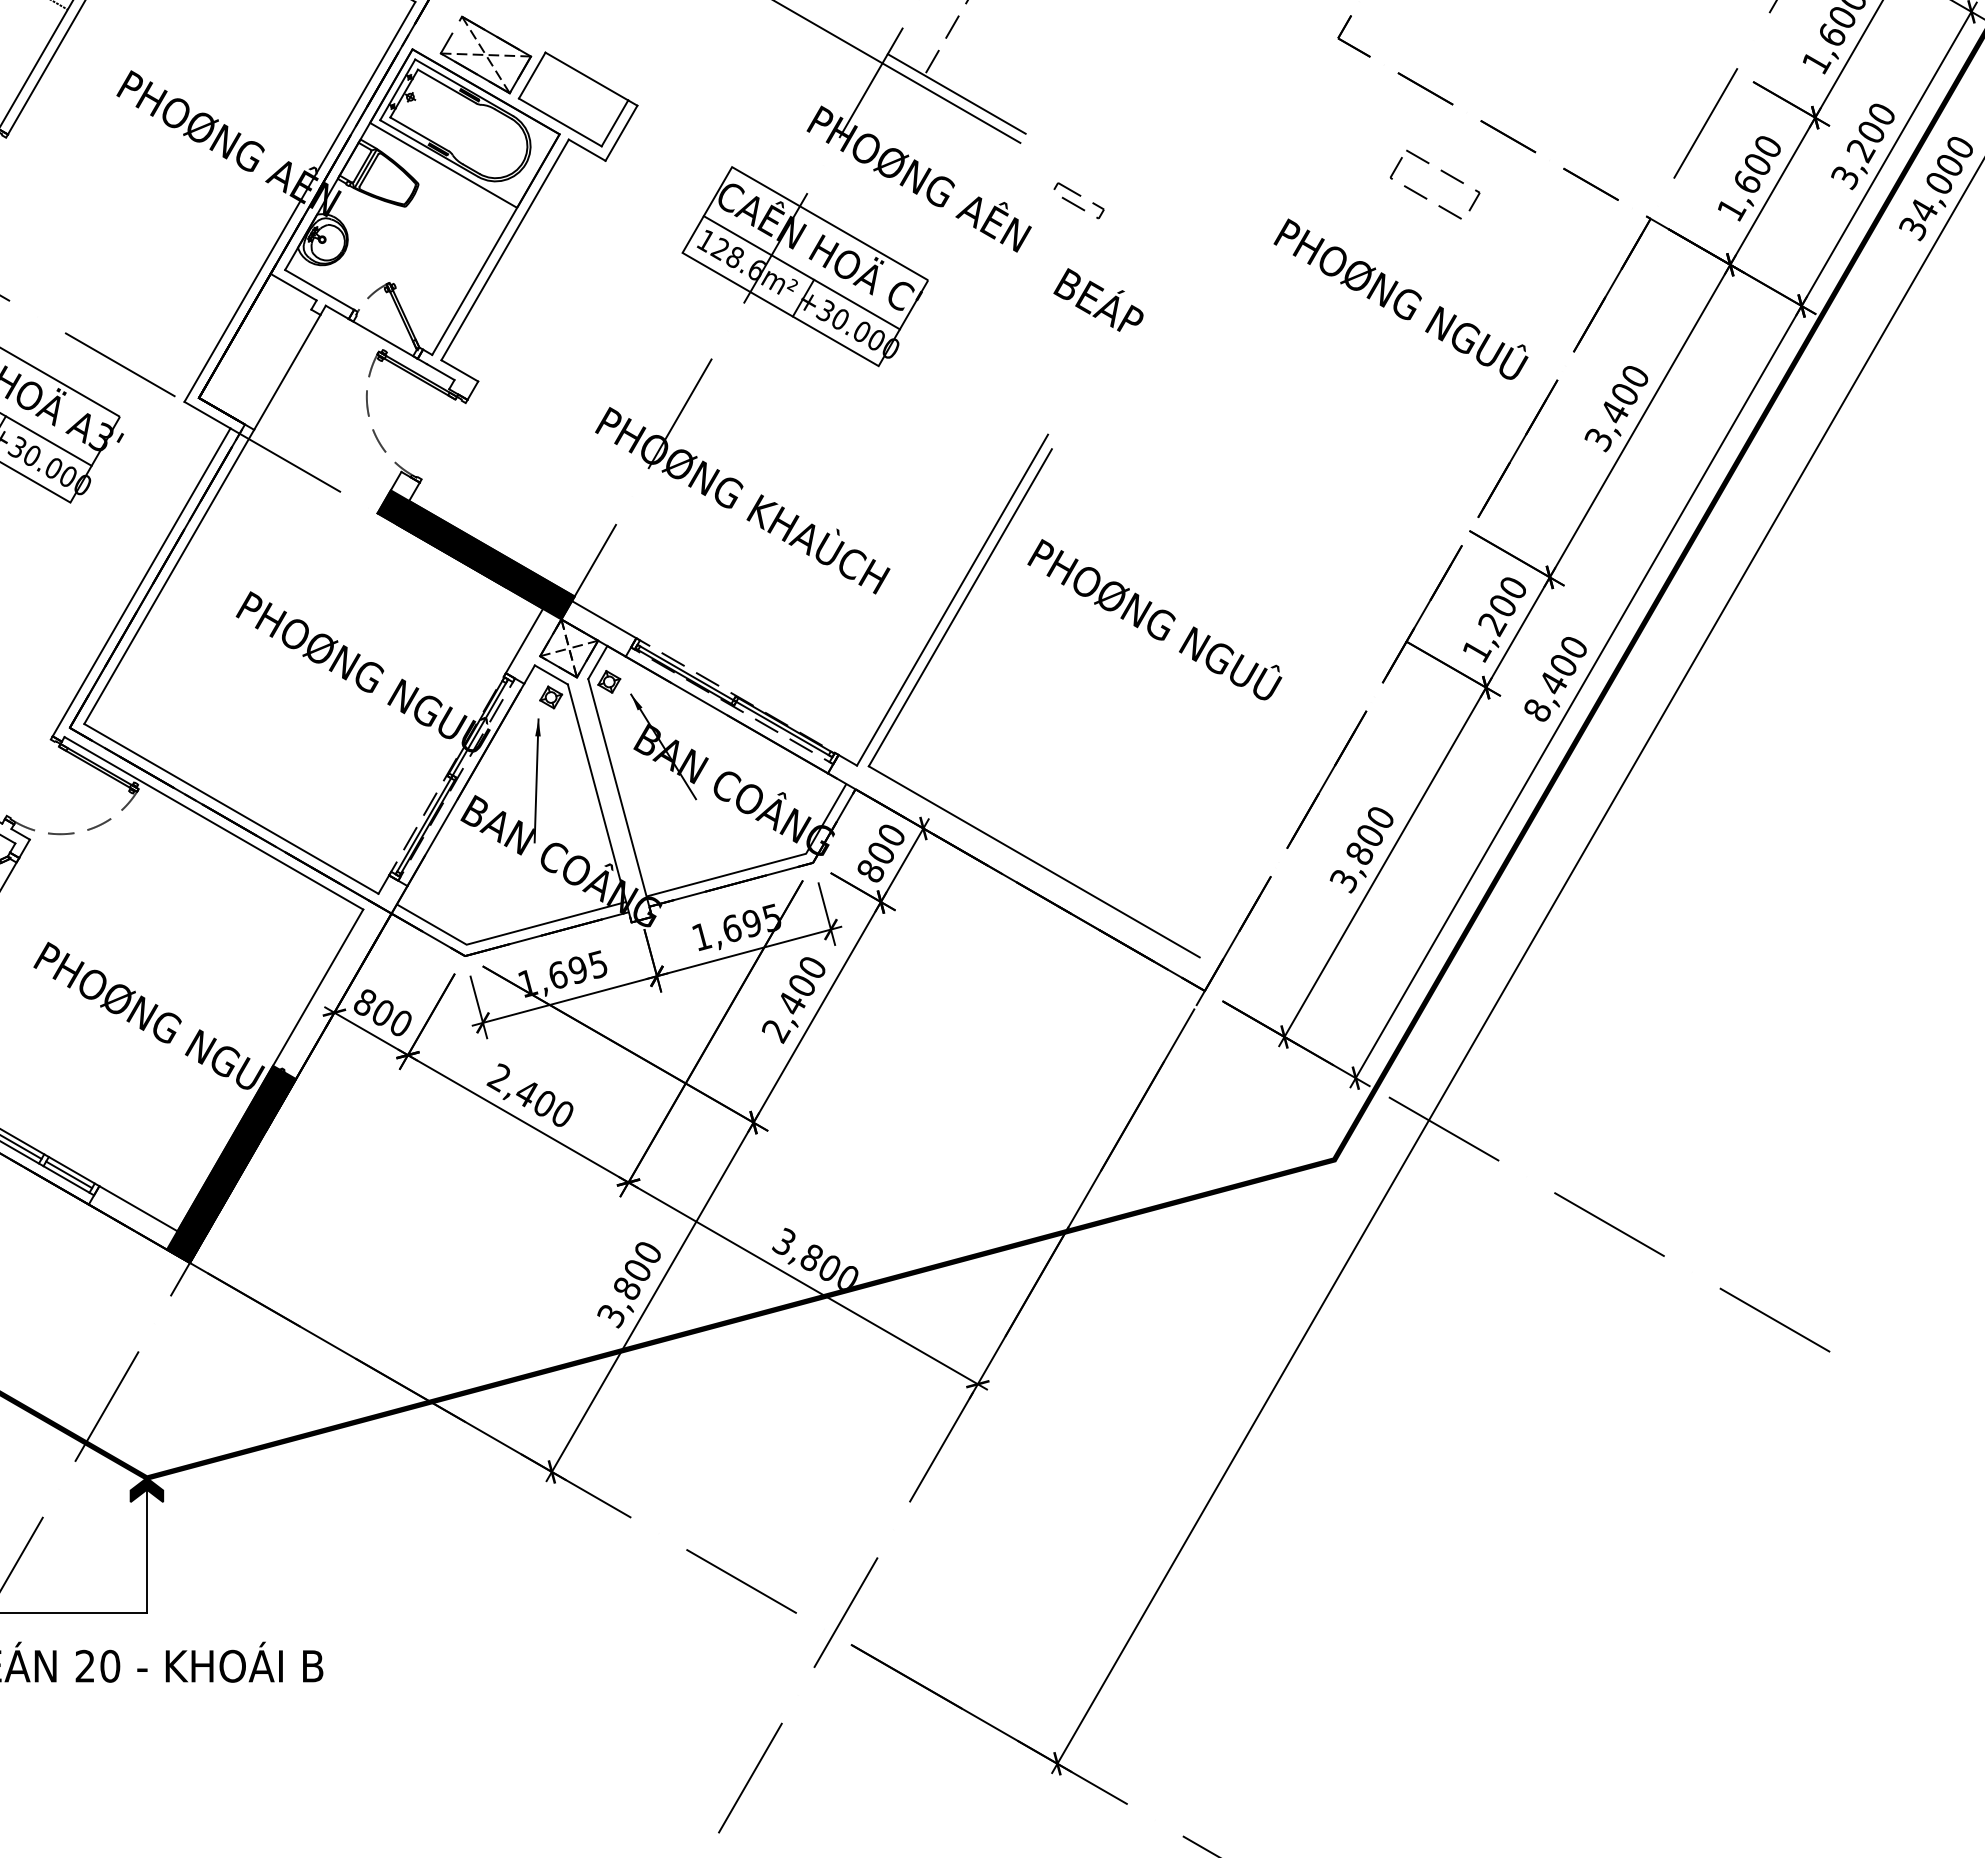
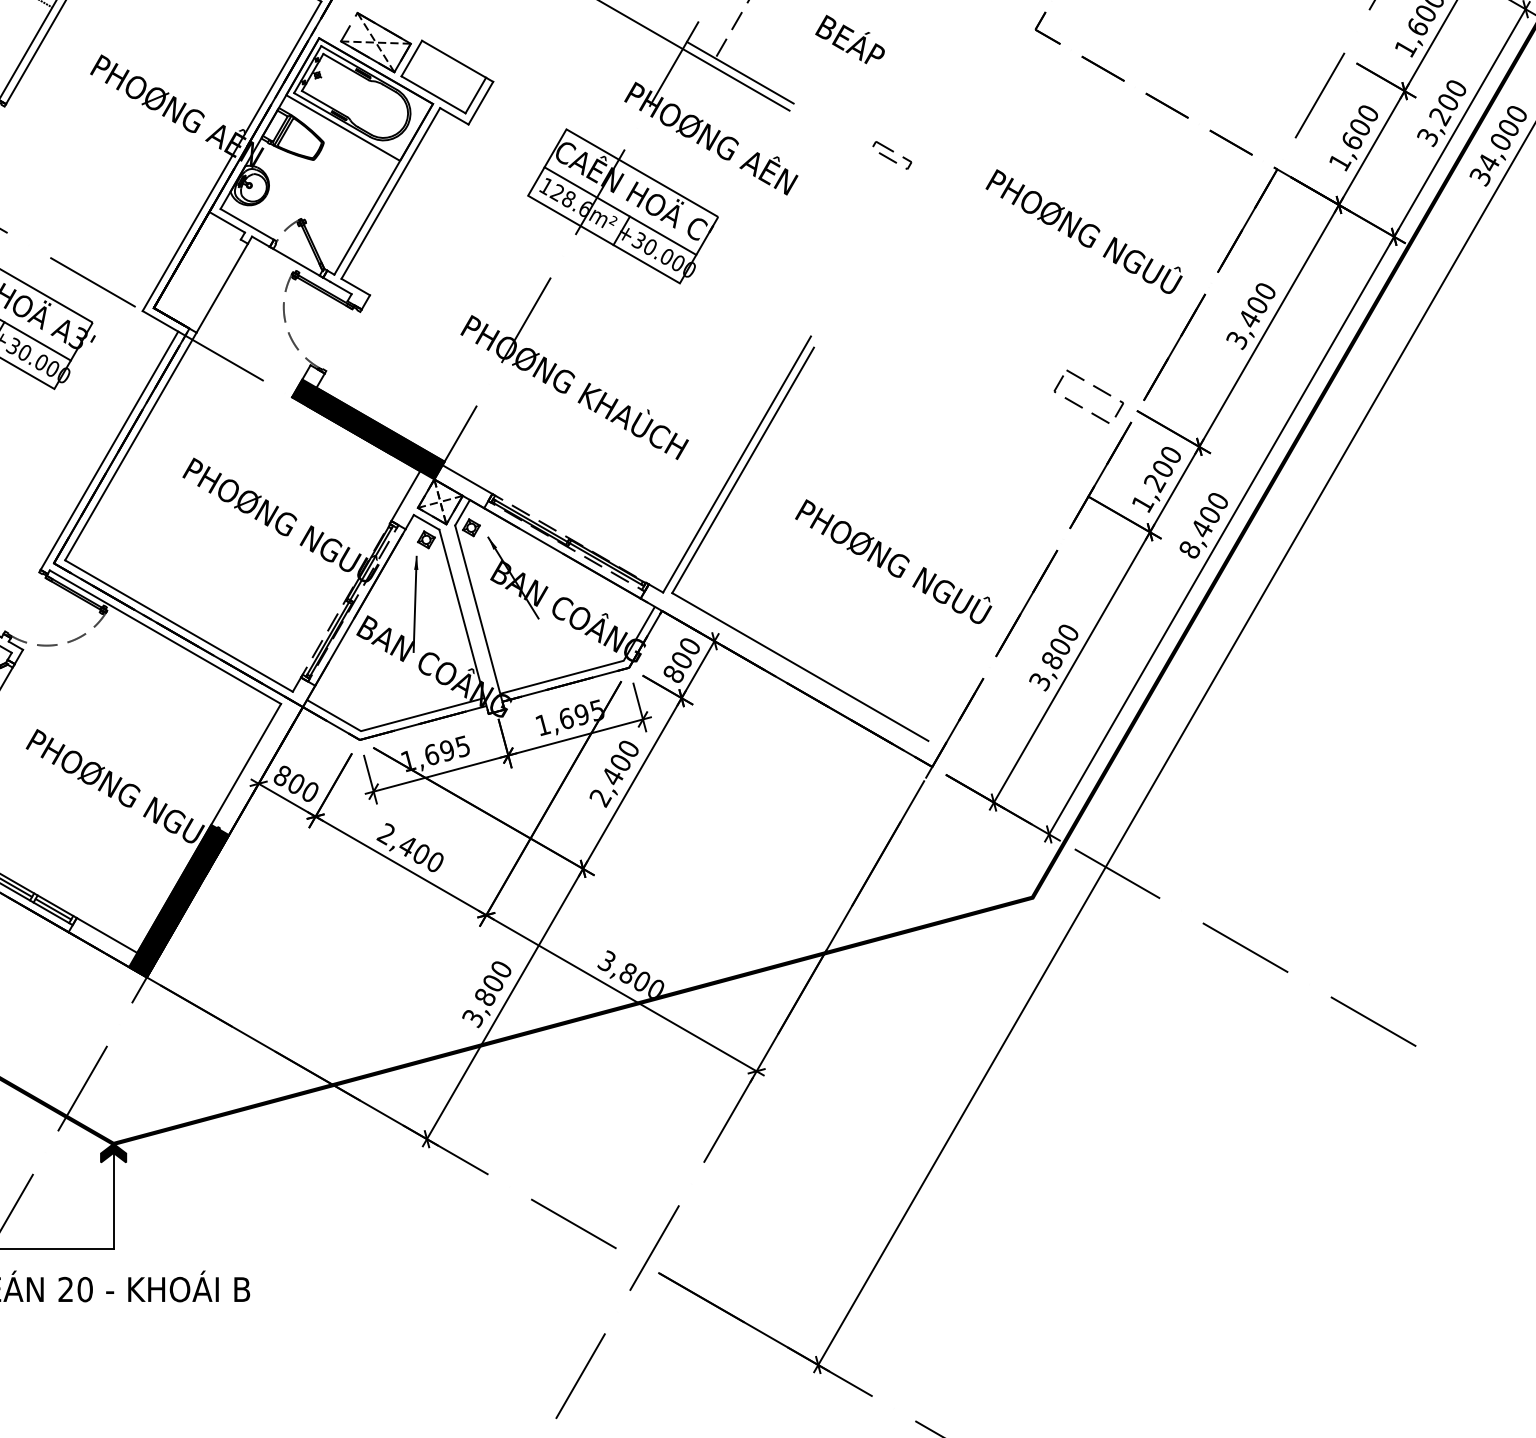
part: (1440, 171) -> (1093, 386), moved
part: (1078, 200) -> (891, 155), moved
text: (1098, 299) -> (850, 39), moved
text: (1154, 619) -> (893, 561), moved

